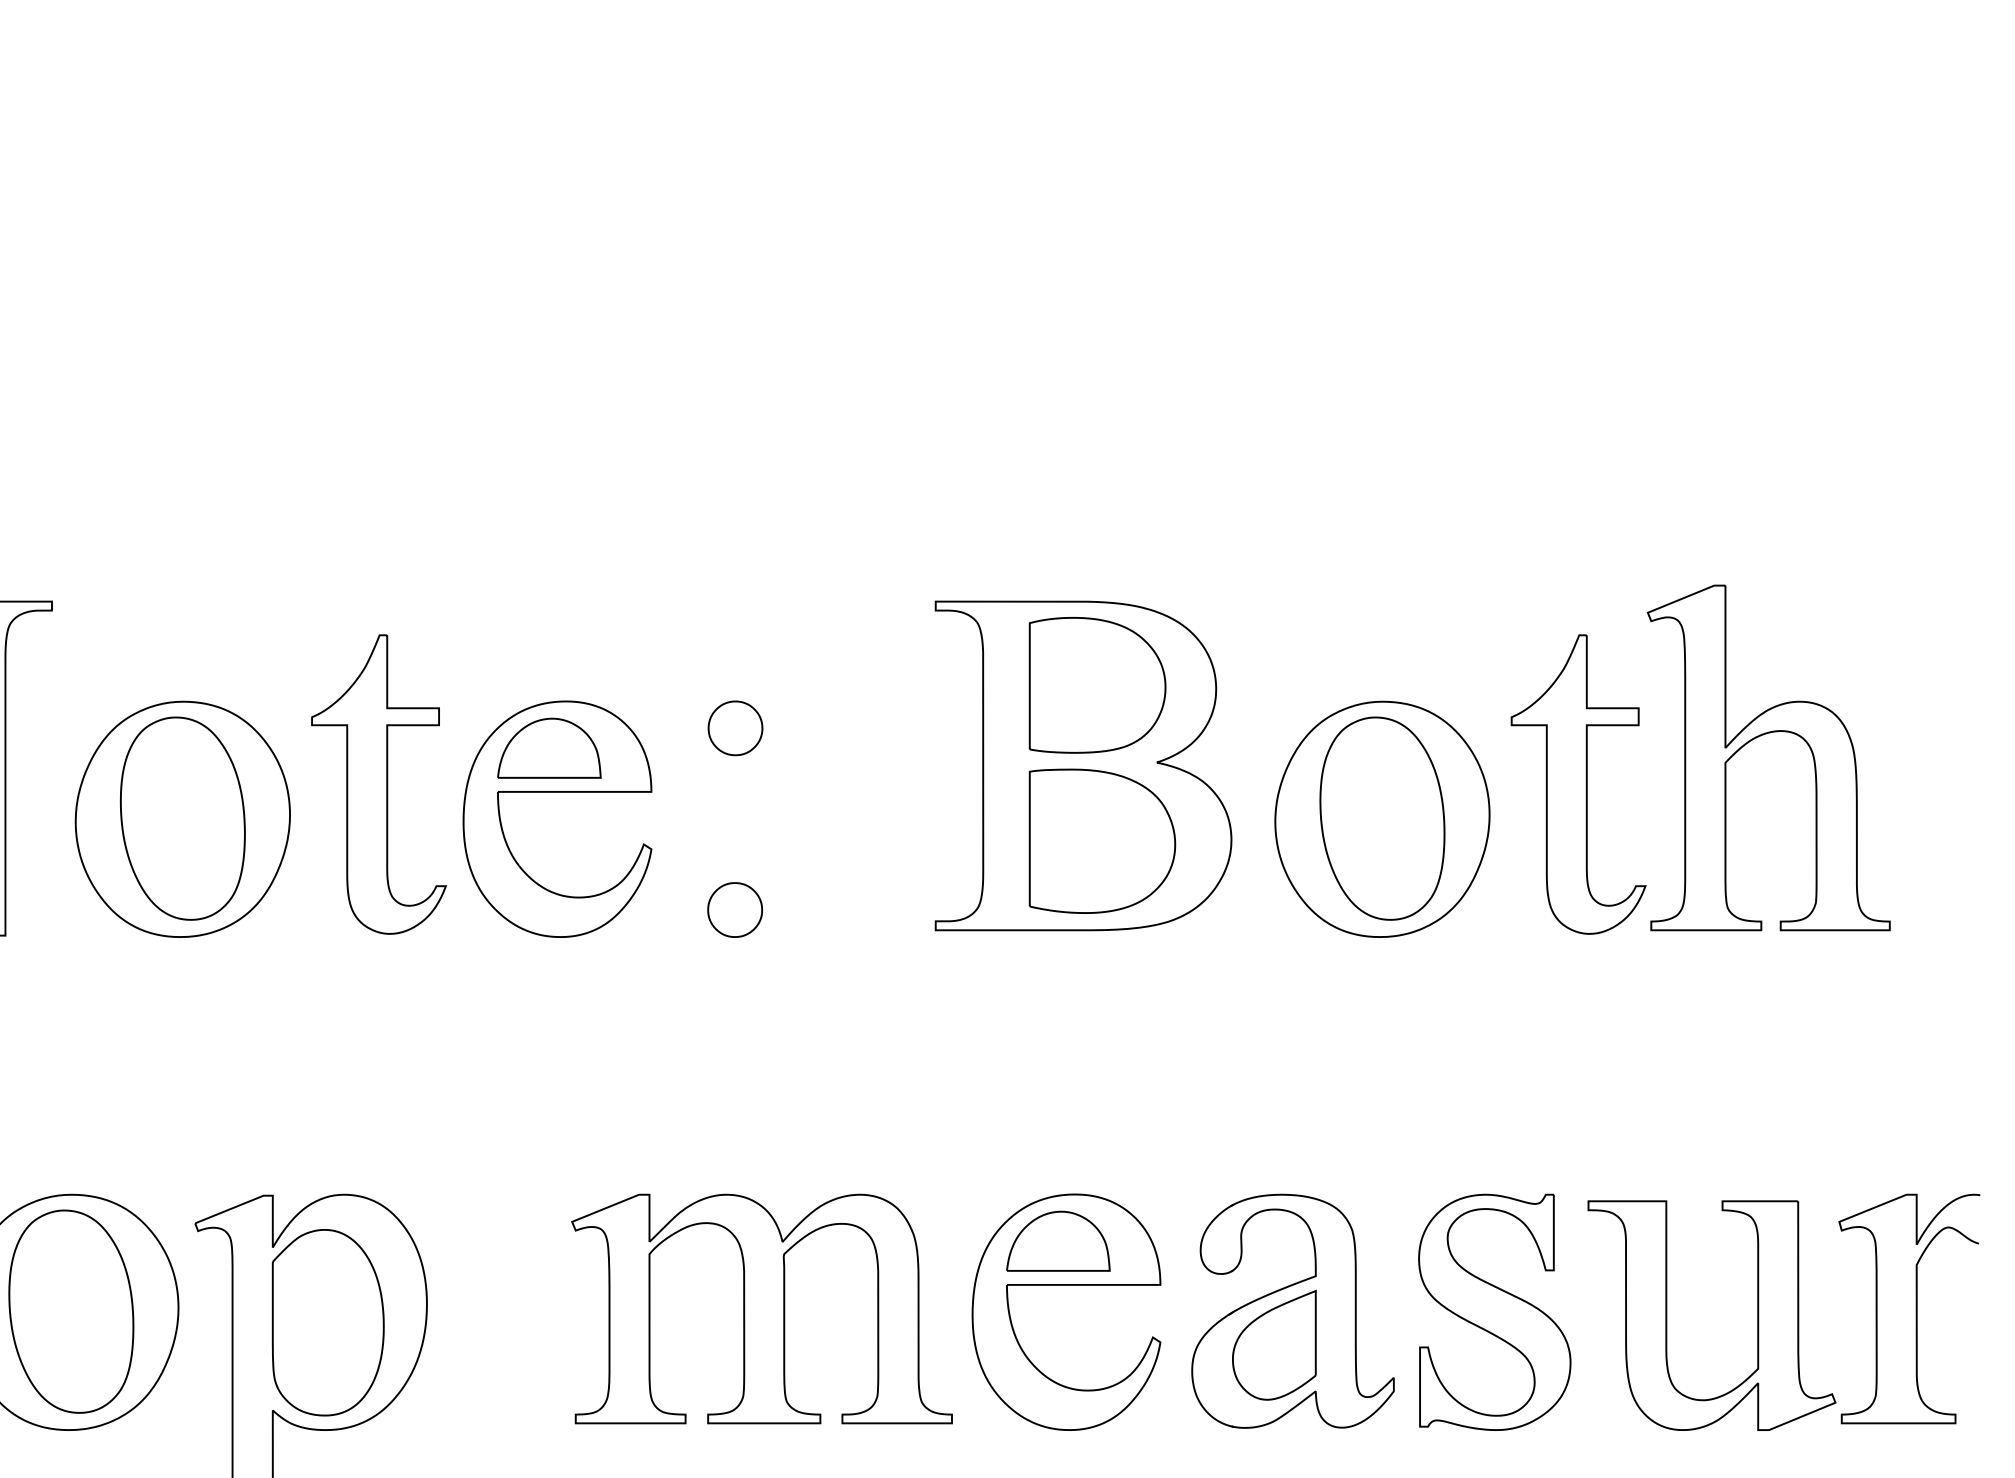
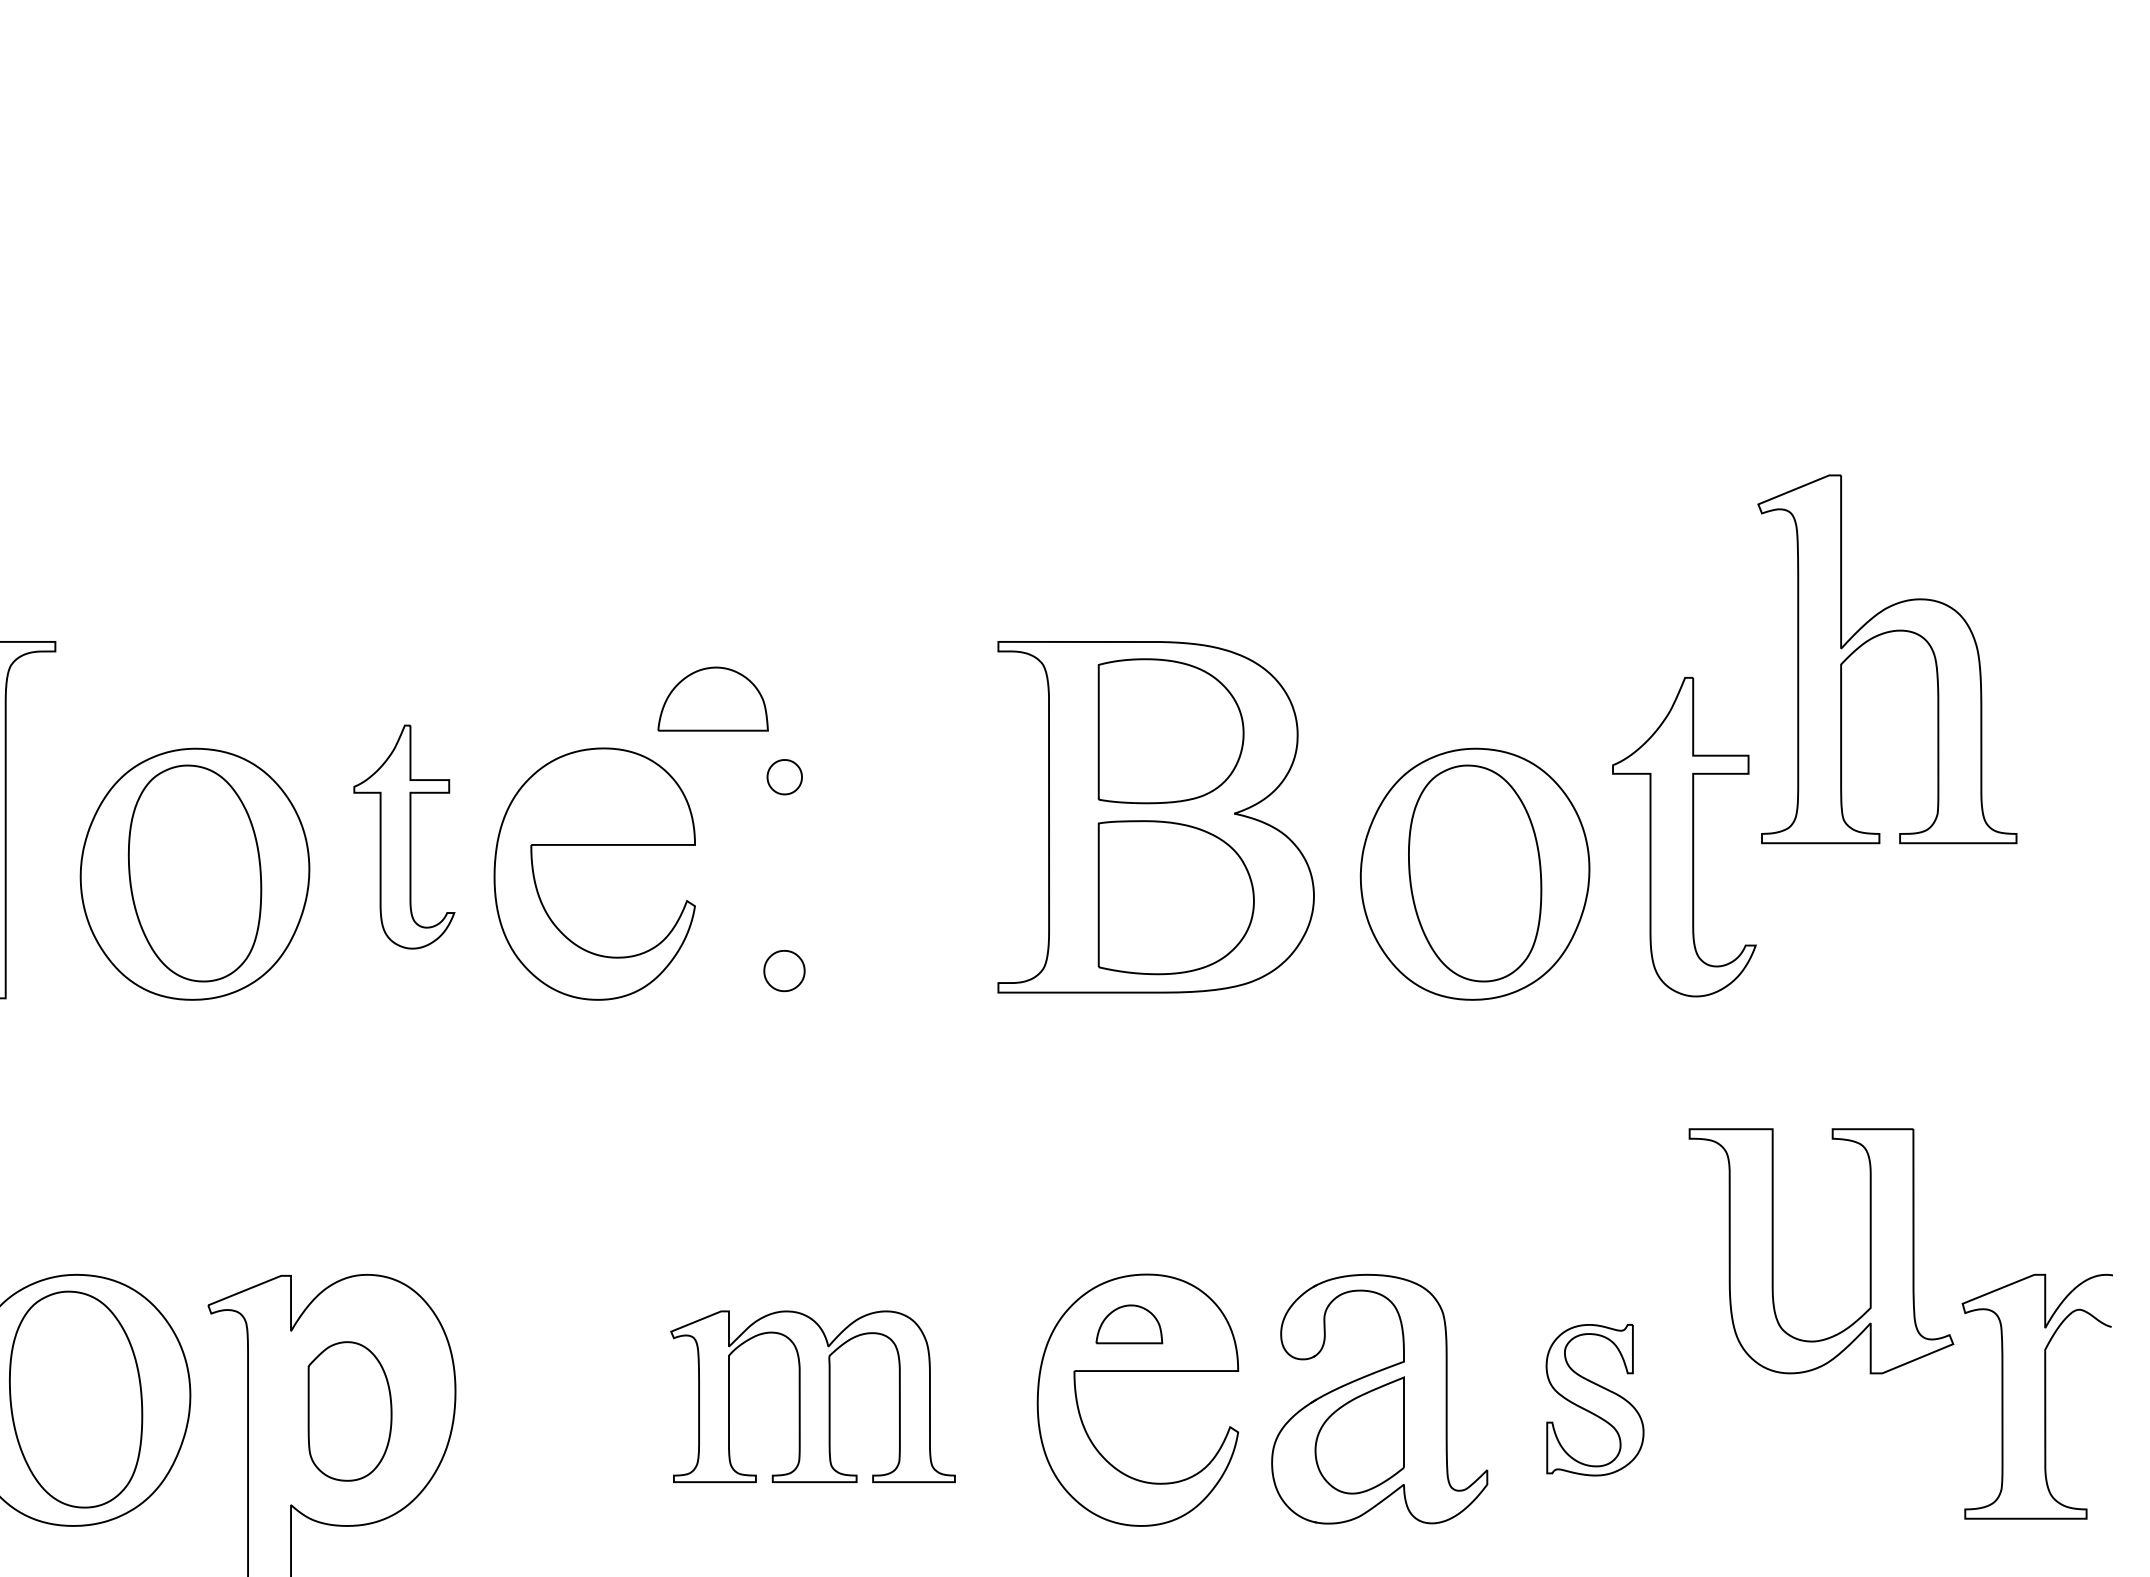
part: (735, 728) -> (784, 777), size x0.6
part: (1758, 737) -> (1876, 637), moved
part: (549, 747) -> (713, 698), moved
part: (378, 784) -> (403, 837), size x0.7
part: (735, 909) -> (784, 970), size x0.7
part: (1058, 1240) -> (1129, 1323), size x0.6
part: (761, 1308) -> (812, 1396), size x0.7
part: (1494, 1311) -> (1594, 1399), size x0.6
part: (1667, 1315) -> (1773, 1251), moved
part: (327, 1322) -> (349, 1411), size x0.7

